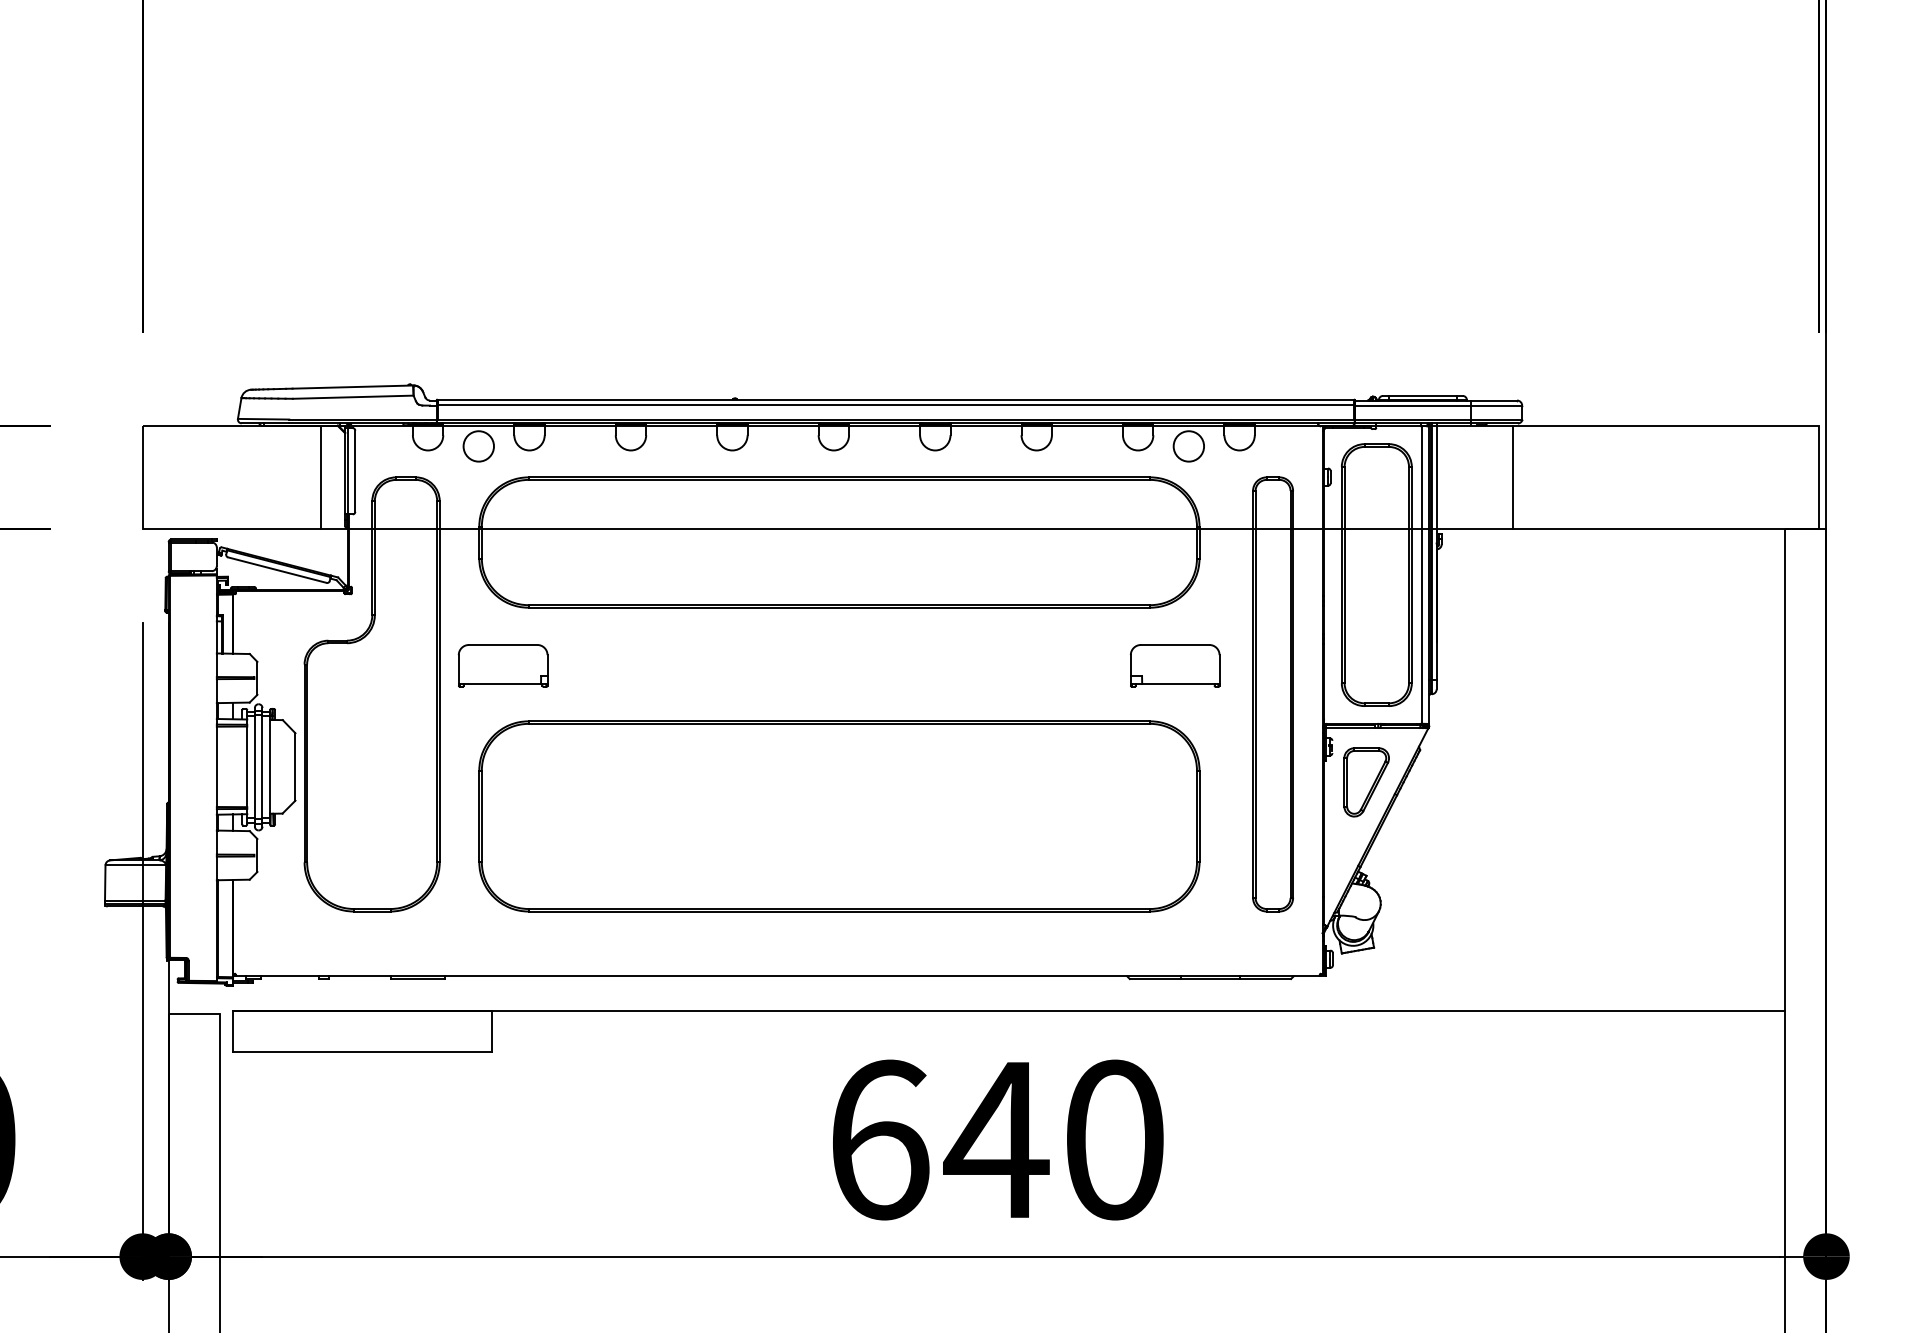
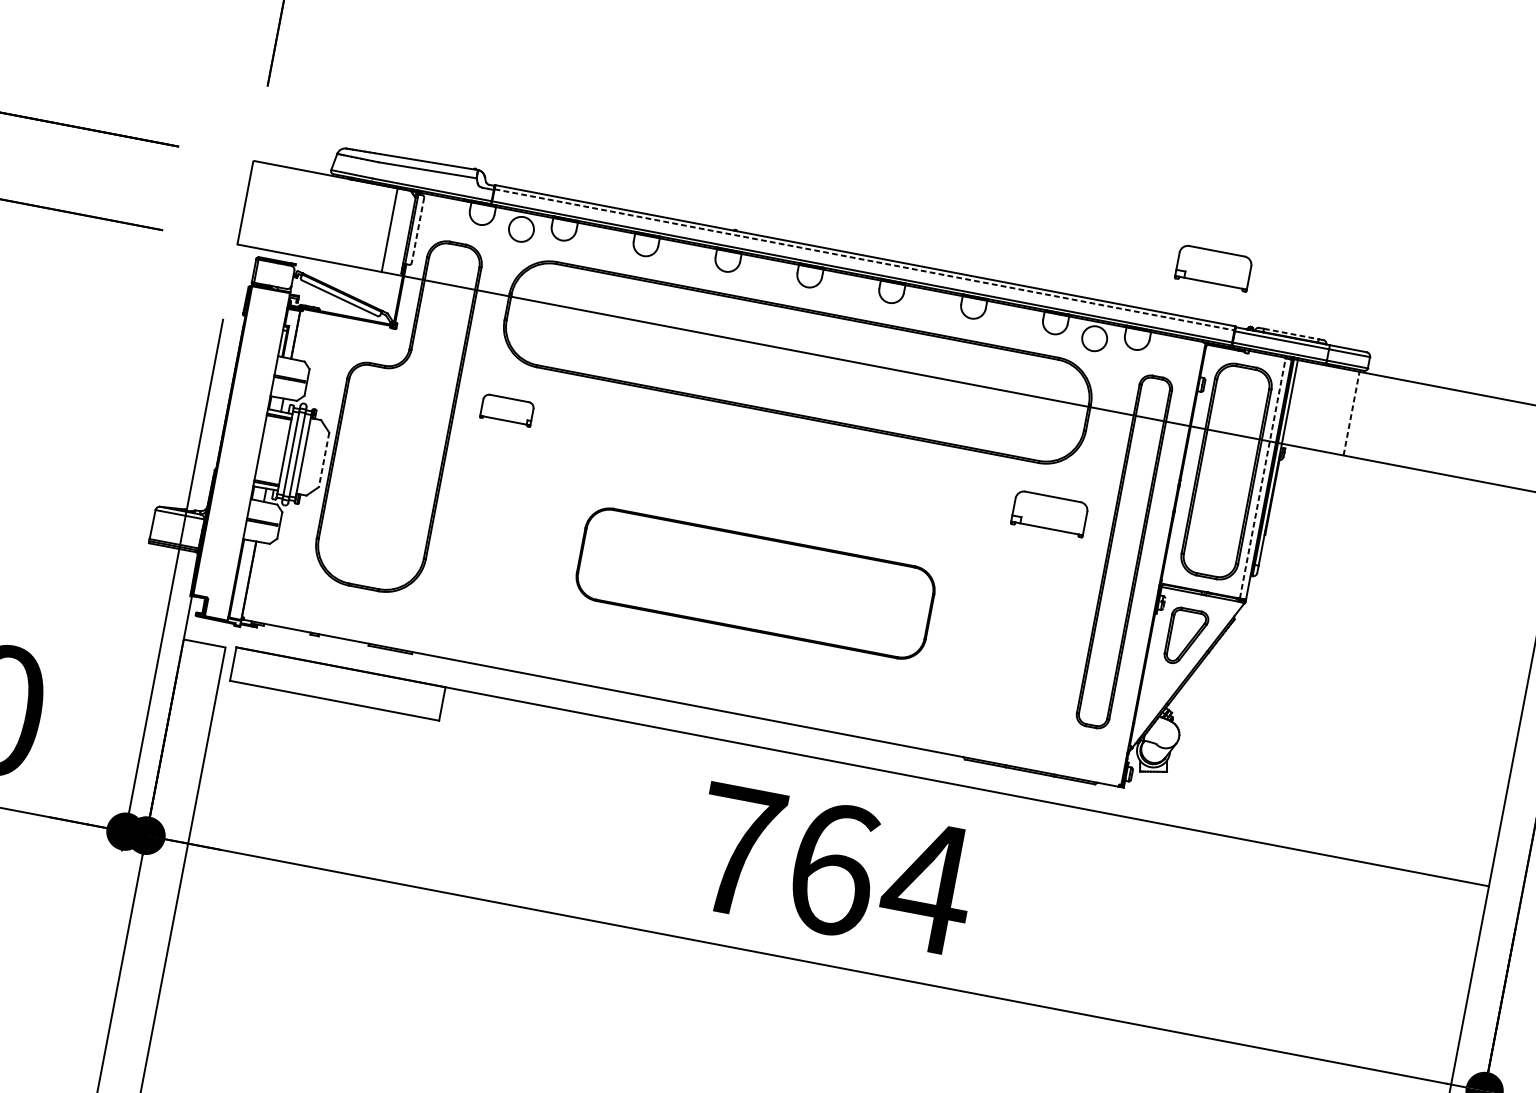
part: (1314, 334) -> (1213, 267), added
line: (1422, 395) -> (1291, 333), solid -> dashed
line: (896, 404) -> (865, 259), solid -> dashed
line: (355, 471) -> (418, 230), solid -> dashed
line: (1513, 477) -> (1351, 413), solid -> dashed
line: (1421, 575) -> (1262, 478), solid -> dashed
part: (502, 665) -> (506, 409), size x0.7
line: (295, 766) -> (324, 459), solid -> dashed
part: (839, 816) -> (755, 583), size x0.6
text: (999, 1139) -> (835, 869), 640 -> 764

